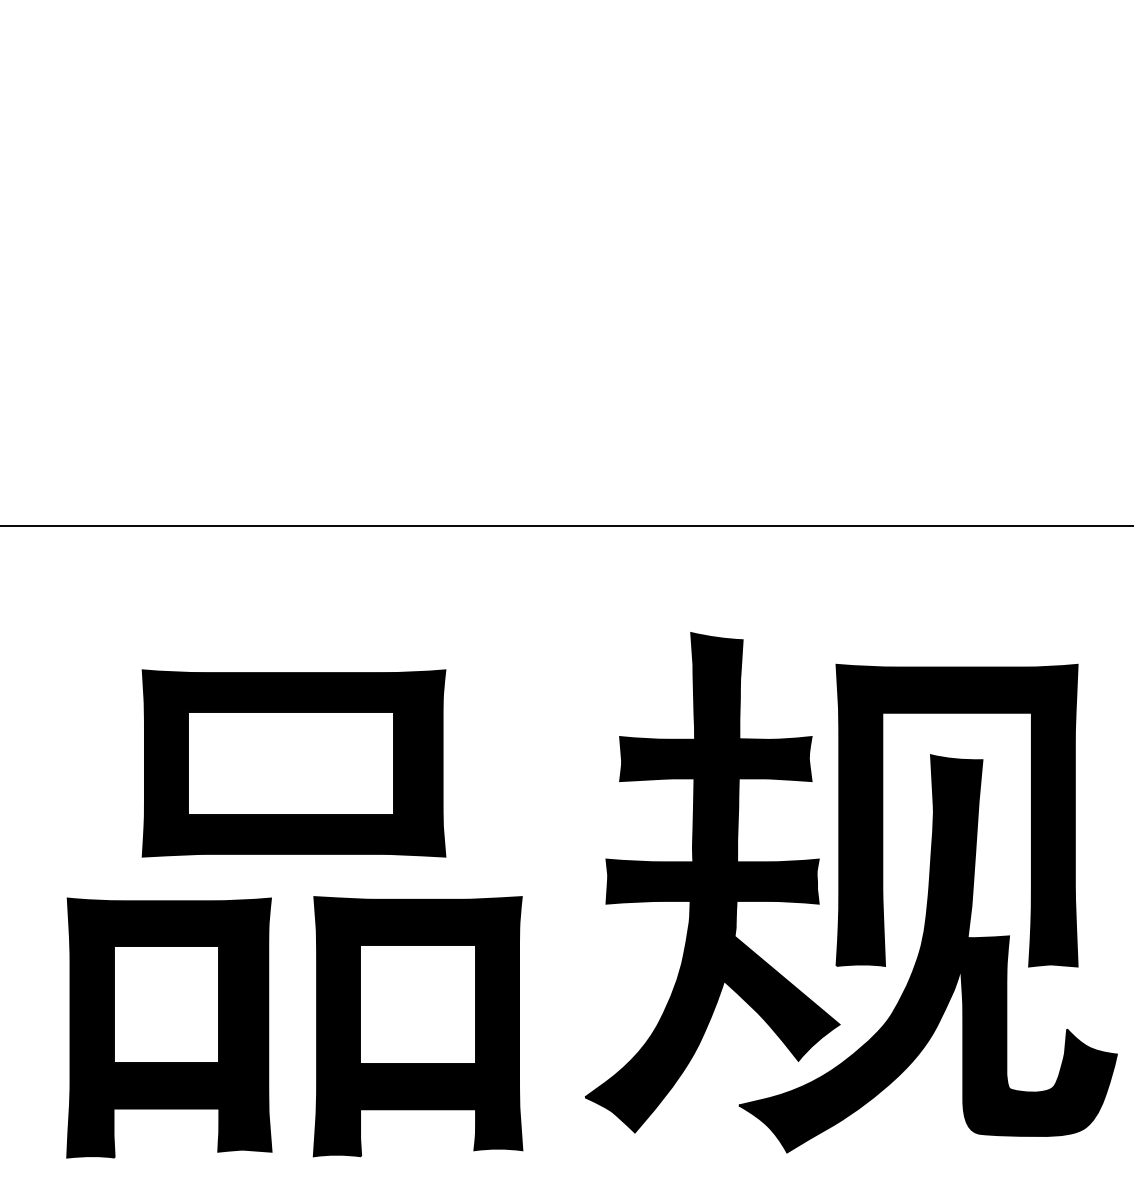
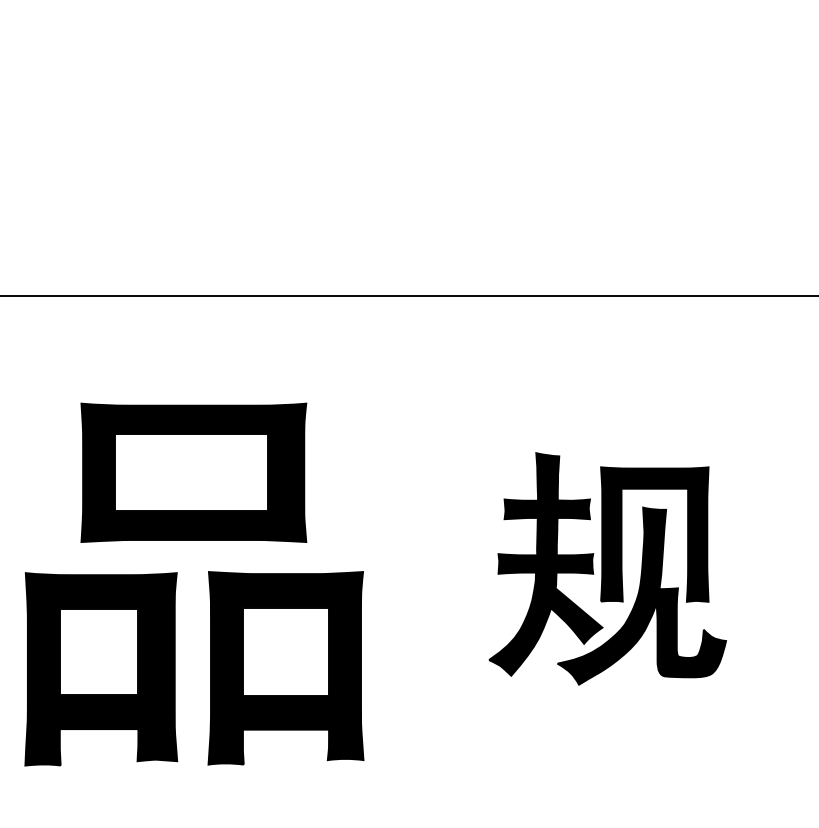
part: (850, 892) -> (607, 568), size x0.6

